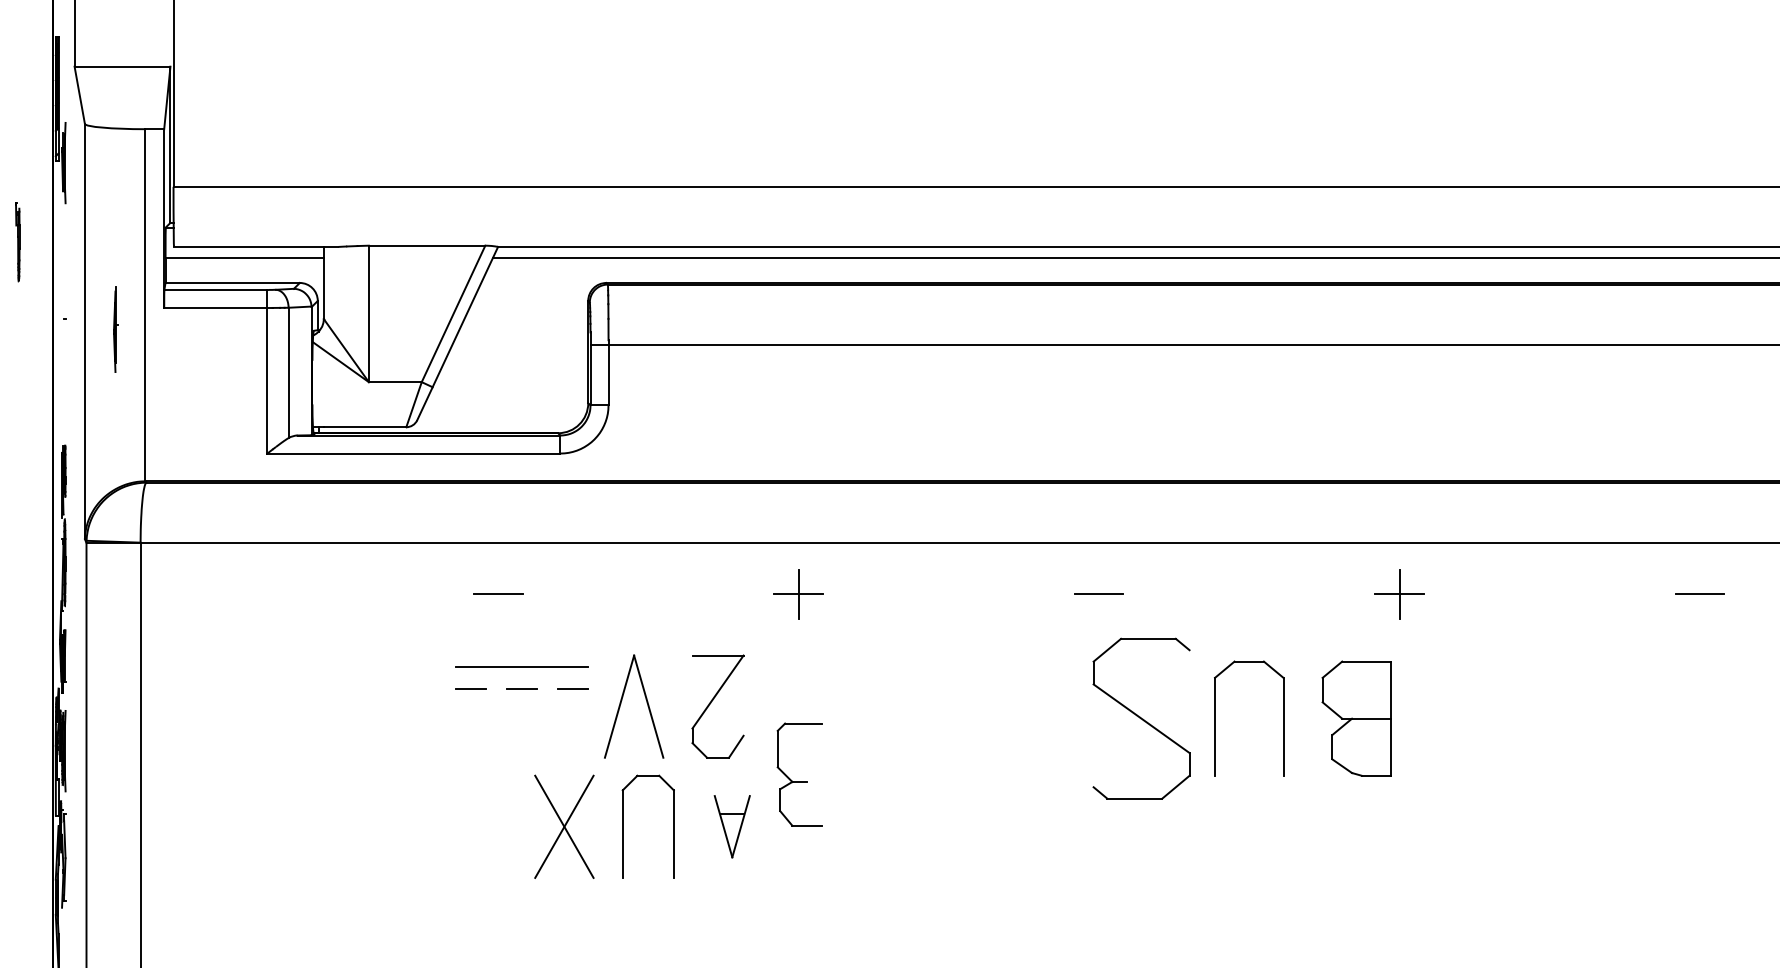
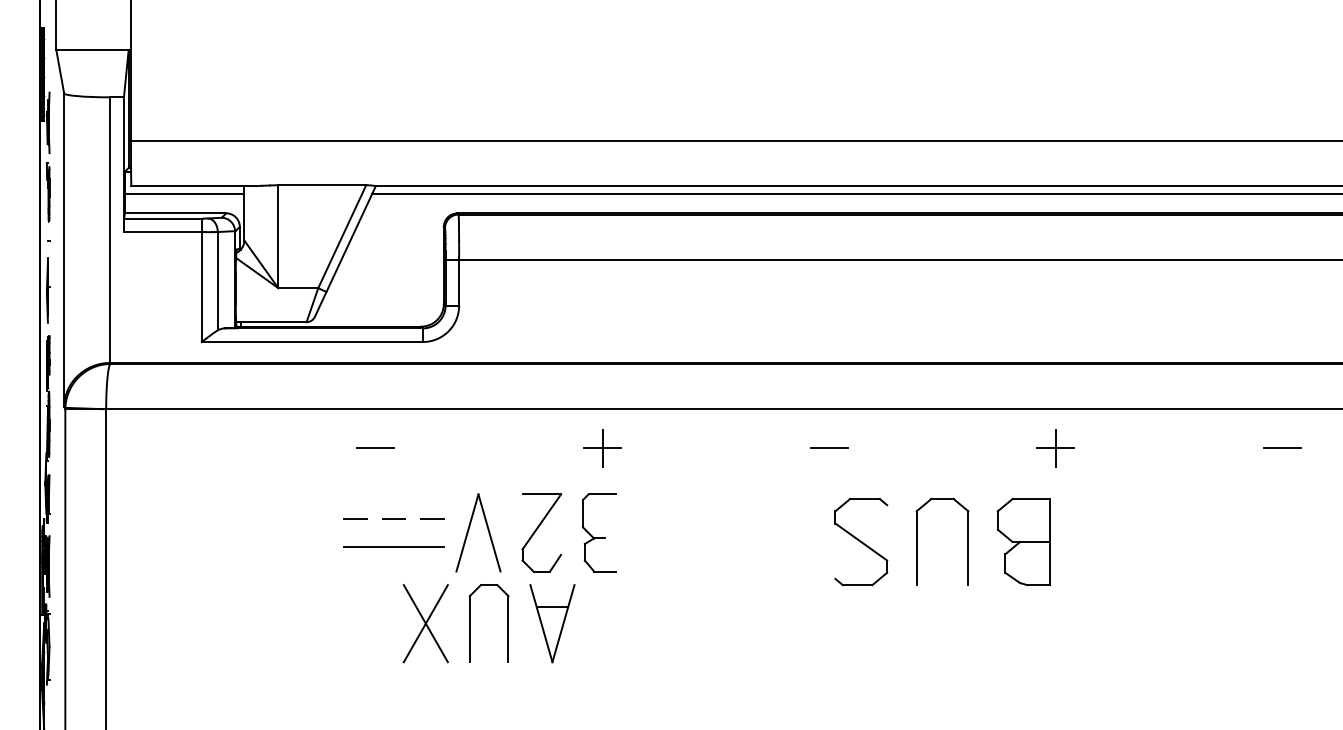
part: (17, 242) -> (47, 192), moved
part: (115, 329) -> (47, 290), moved
line: (521, 666) -> (393, 546), moved
part: (1141, 718) -> (861, 541), size x0.71
part: (799, 781) -> (599, 538), moved
part: (732, 826) -> (552, 623), size x1.67

